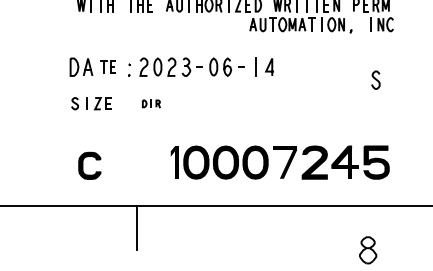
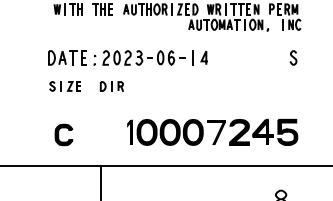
part: (108, 66) -> (78, 57), size x1.43
curve: (375, 79) -> (293, 57), moved
part: (151, 103) -> (112, 86), size x1.67

